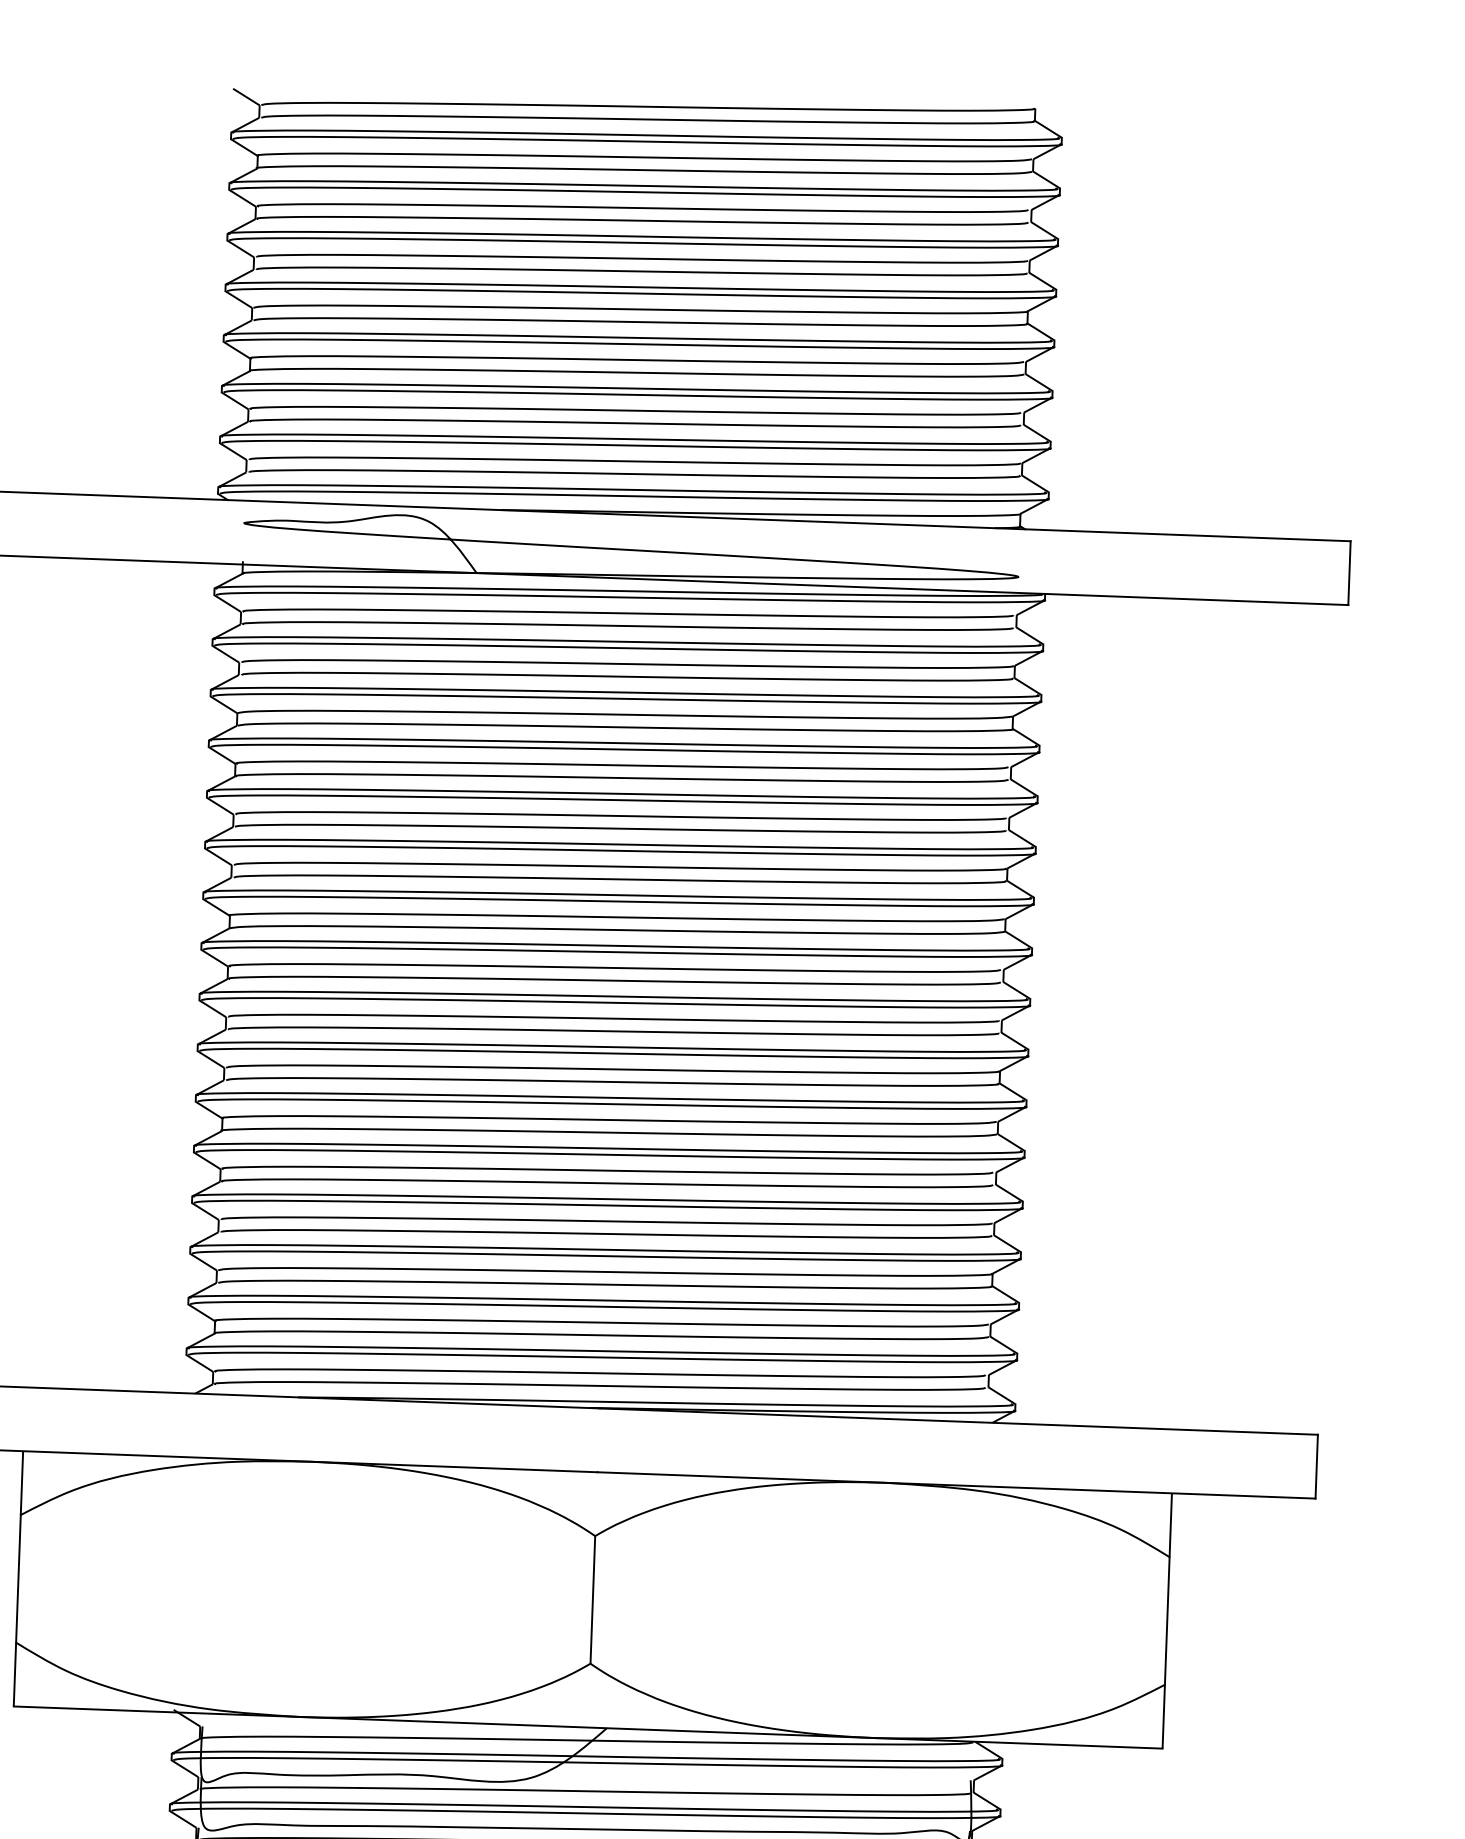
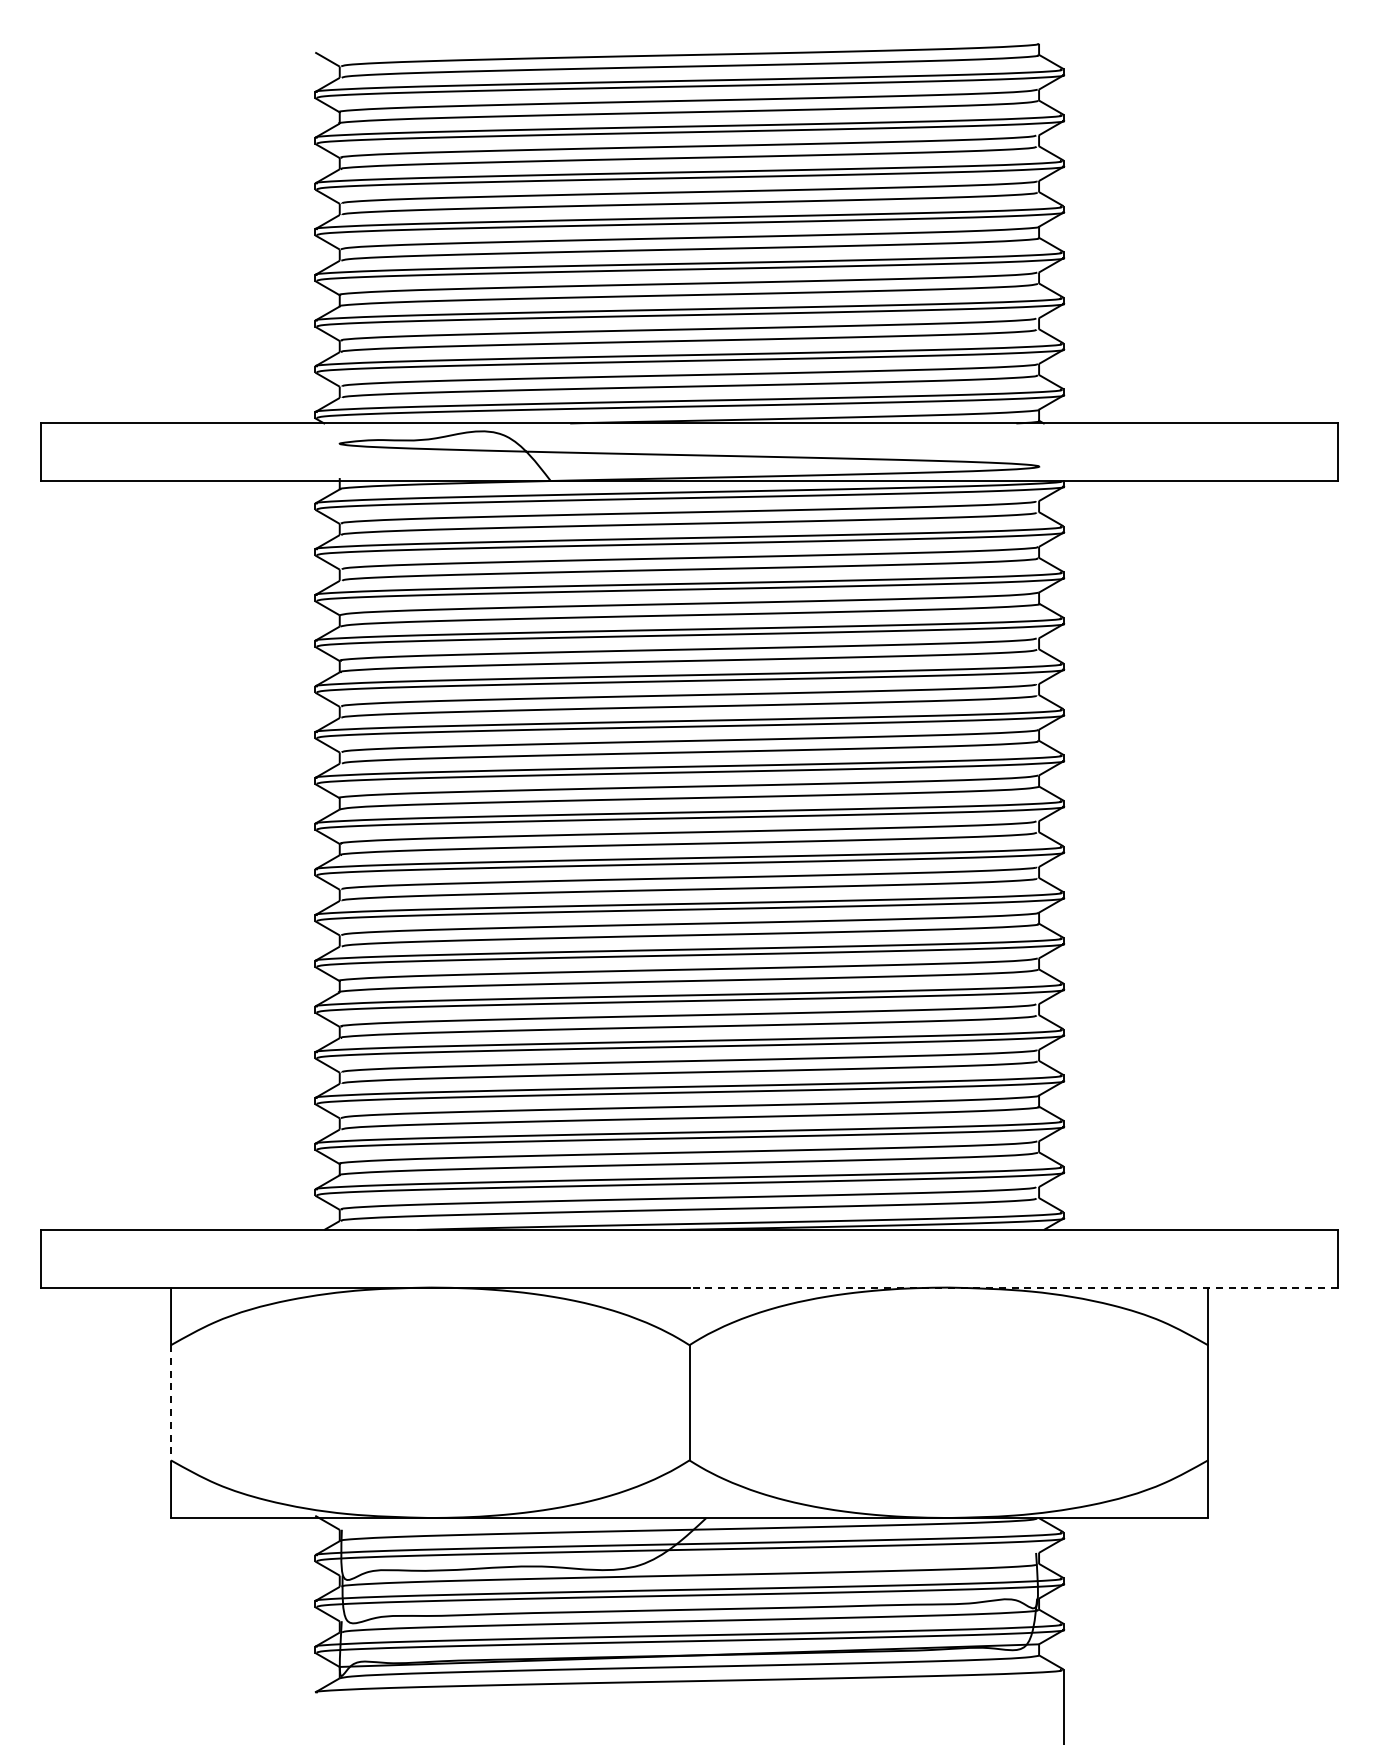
line: (956, 1485) -> (1013, 1287), solid -> dashed
line: (18, 1578) -> (171, 1402), solid -> dashed

